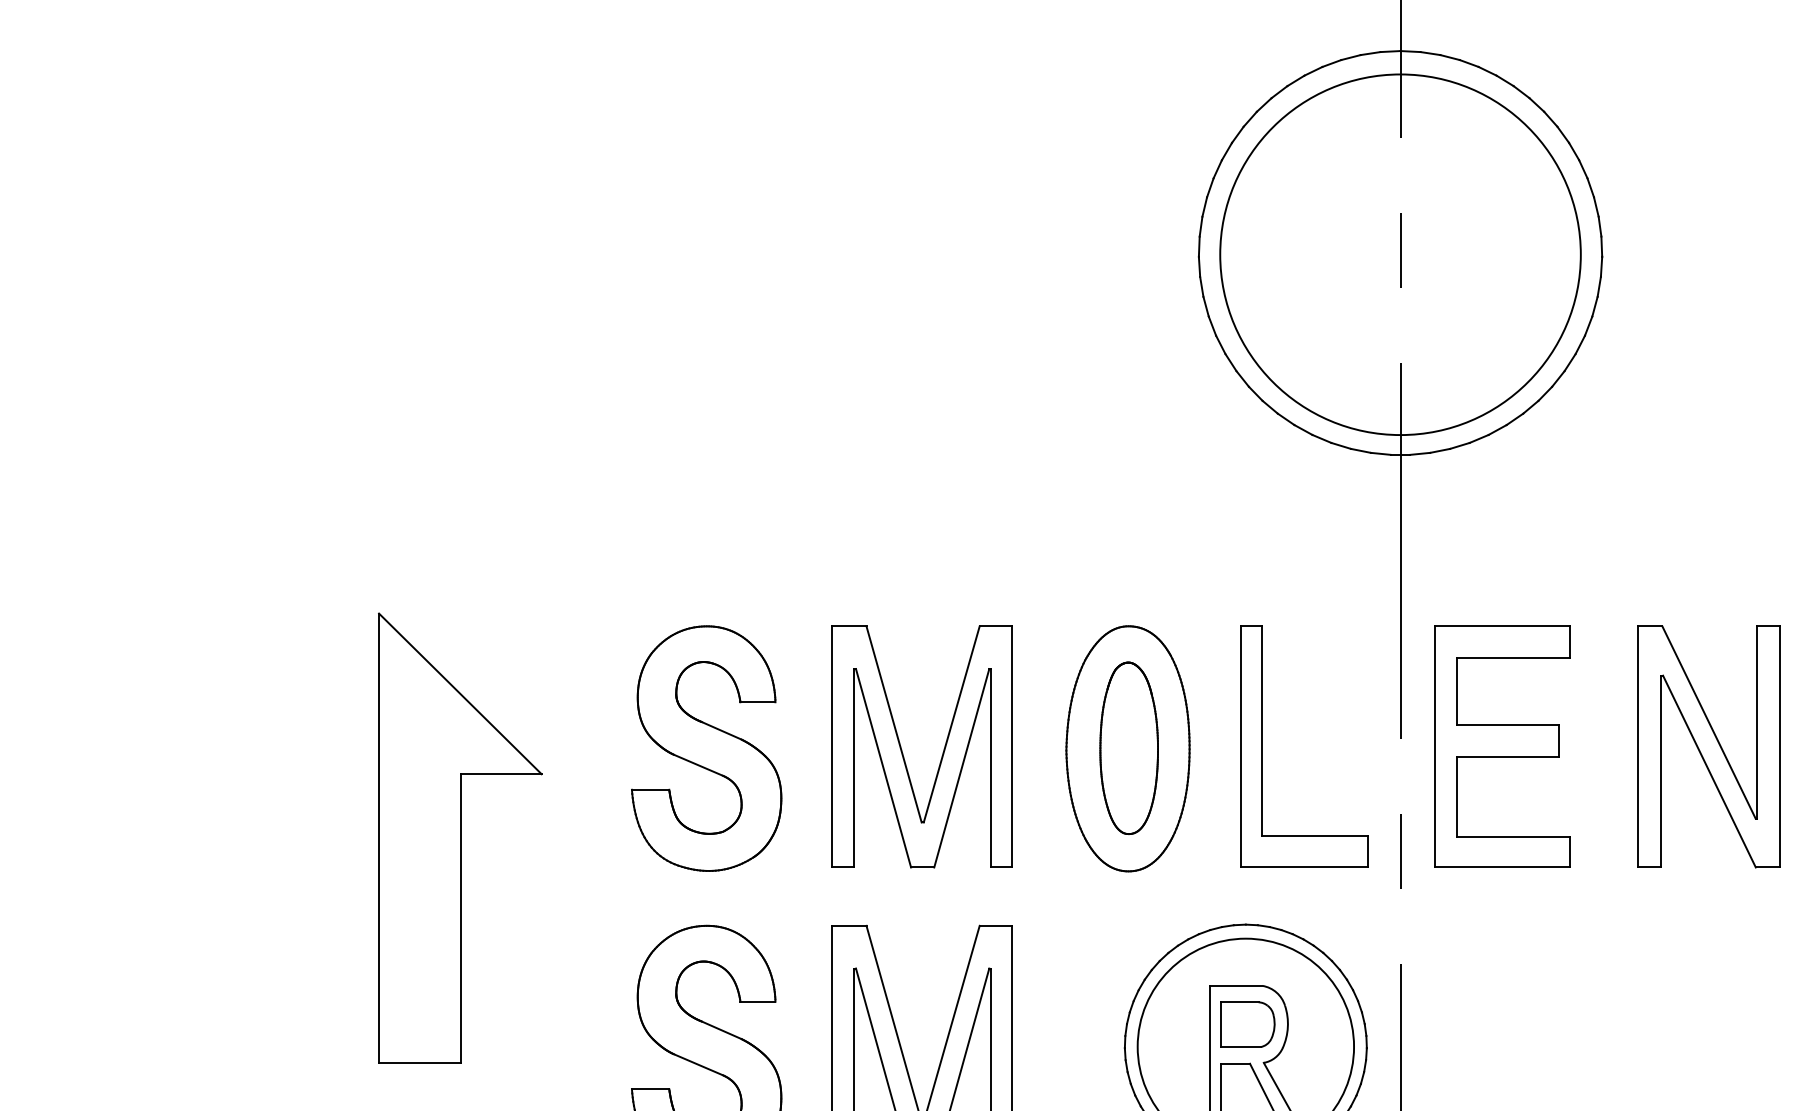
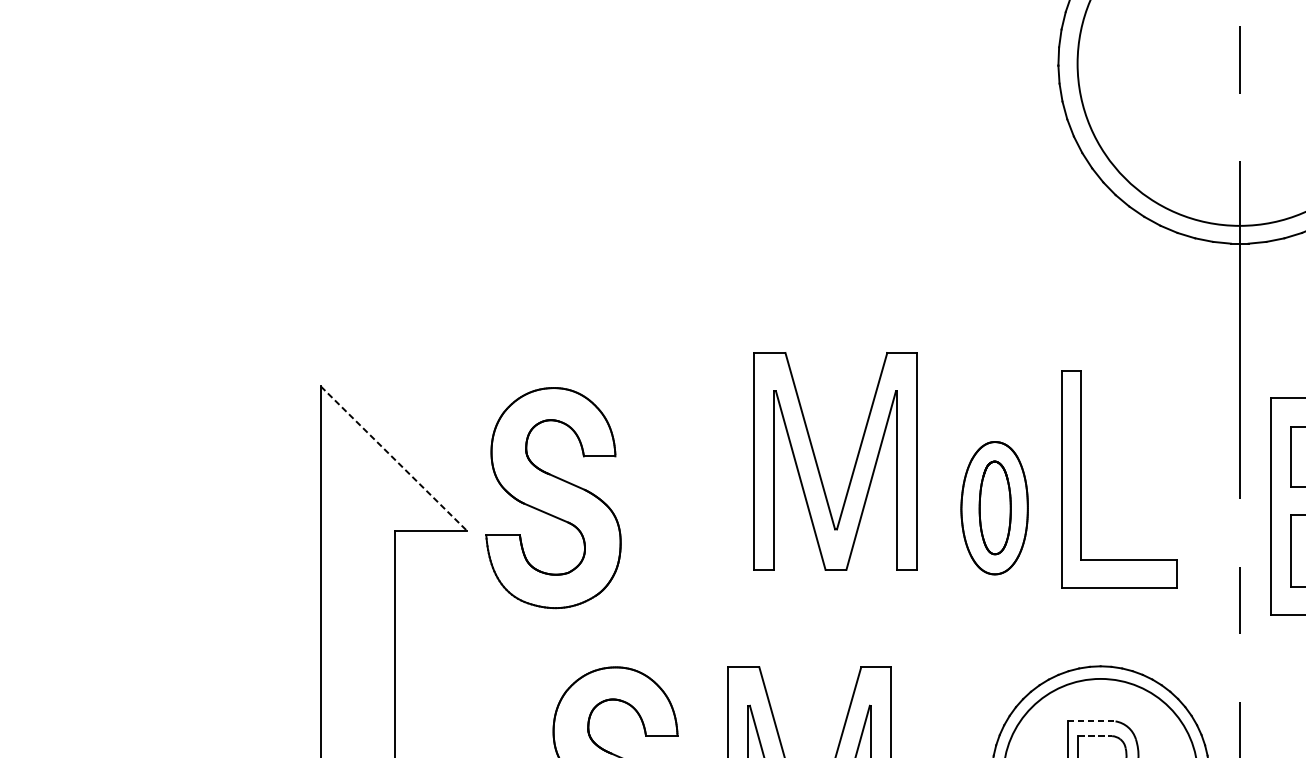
line: (460, 694) -> (394, 459), solid -> dashed
part: (1262, 746) -> (1081, 479), moved
part: (706, 748) -> (553, 497), moved
part: (1127, 748) -> (994, 507), size x0.6
part: (902, 749) -> (817, 463), moved
line: (1236, 985) -> (1092, 721), solid -> dashed
line: (1239, 1002) -> (1094, 736), solid -> dashed

